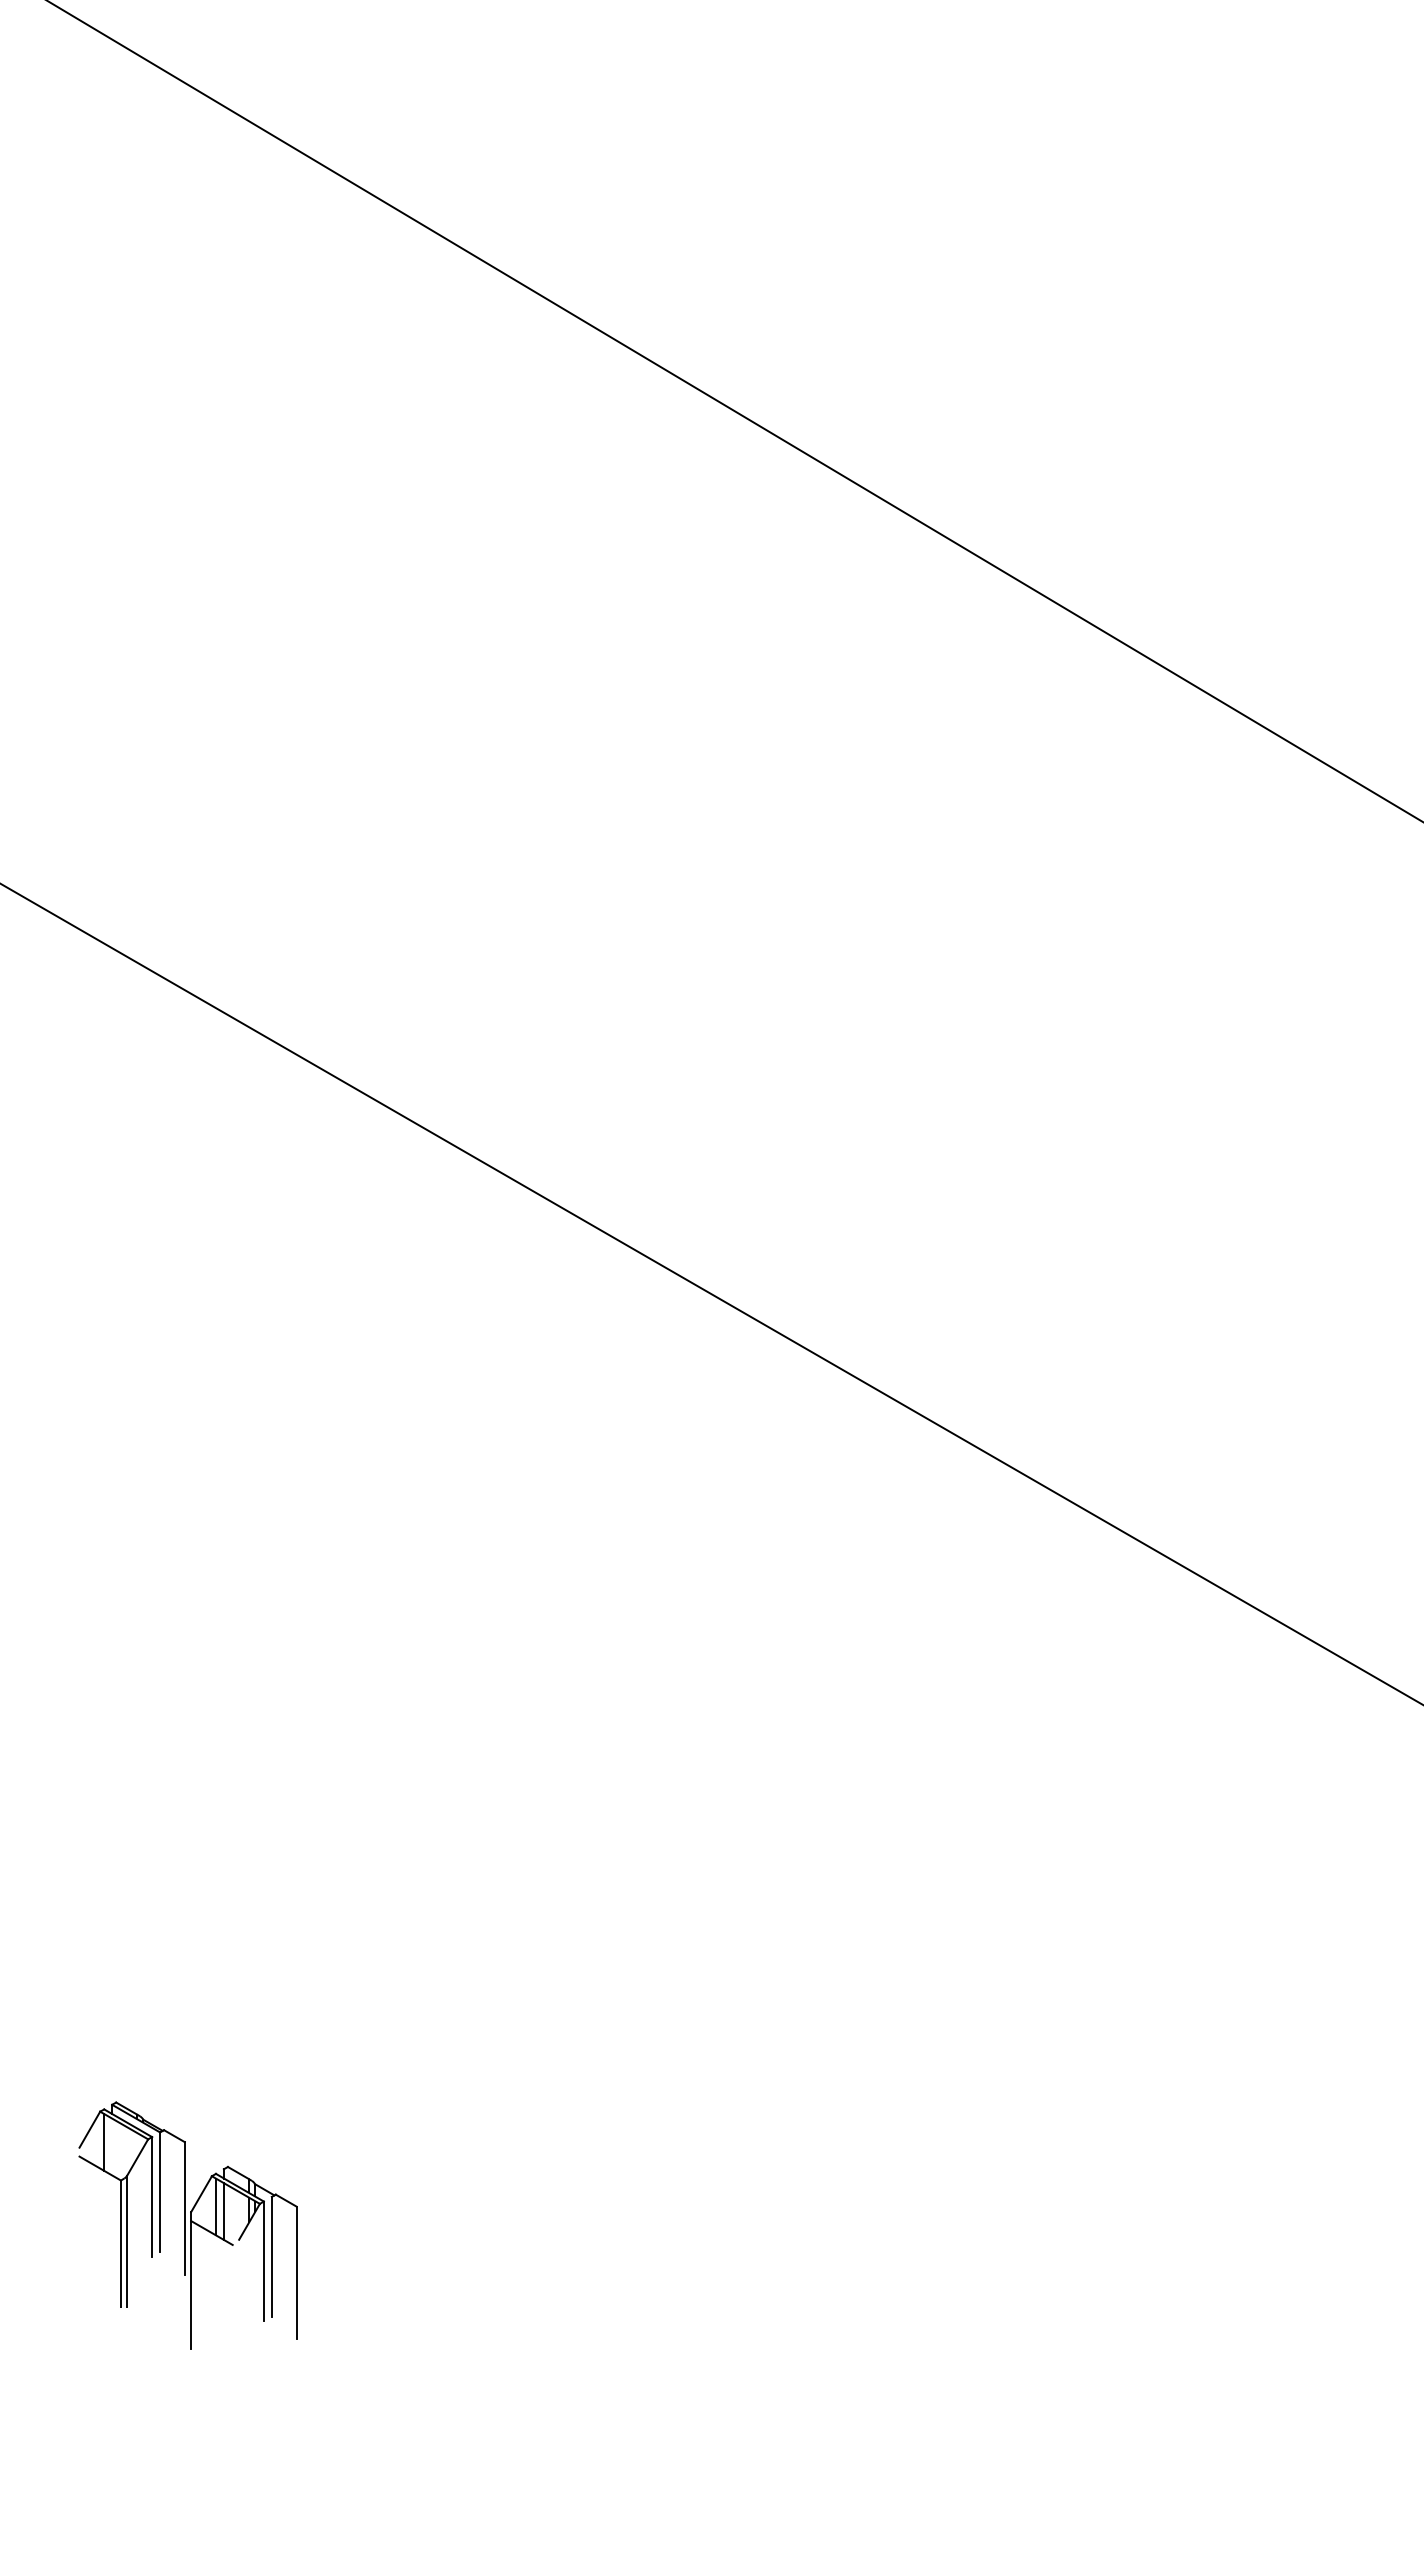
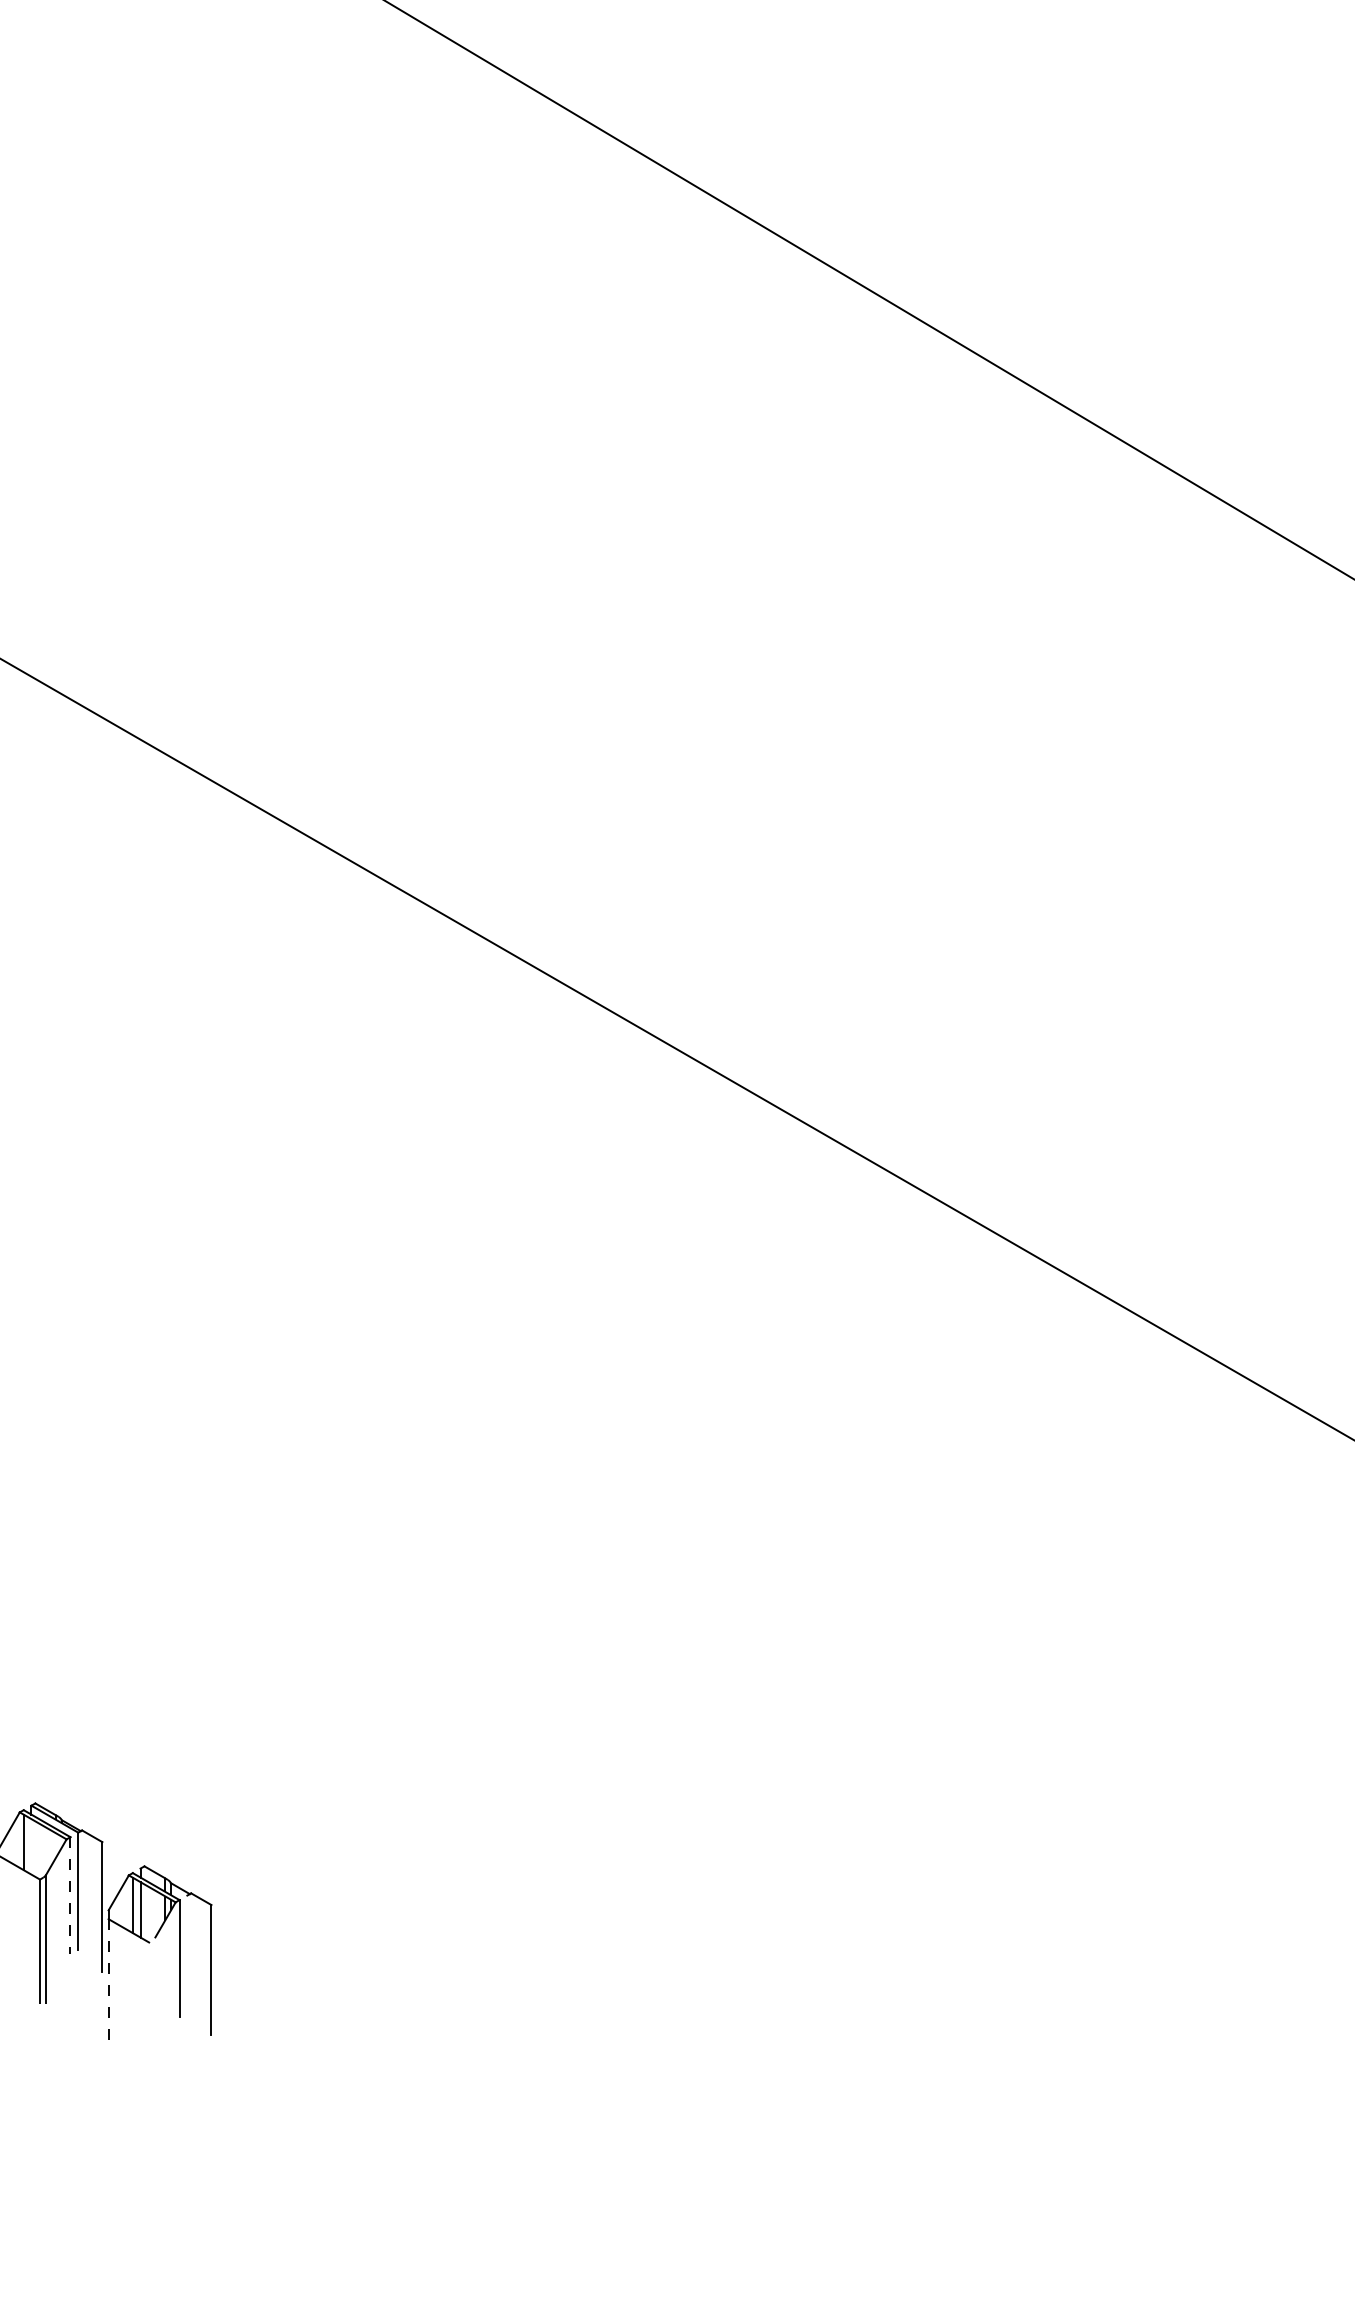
line: (152, 2196) -> (70, 1895), solid -> dashed
line: (271, 2256) -> (186, 1953), removed
line: (191, 2284) -> (108, 1981), solid -> dashed

